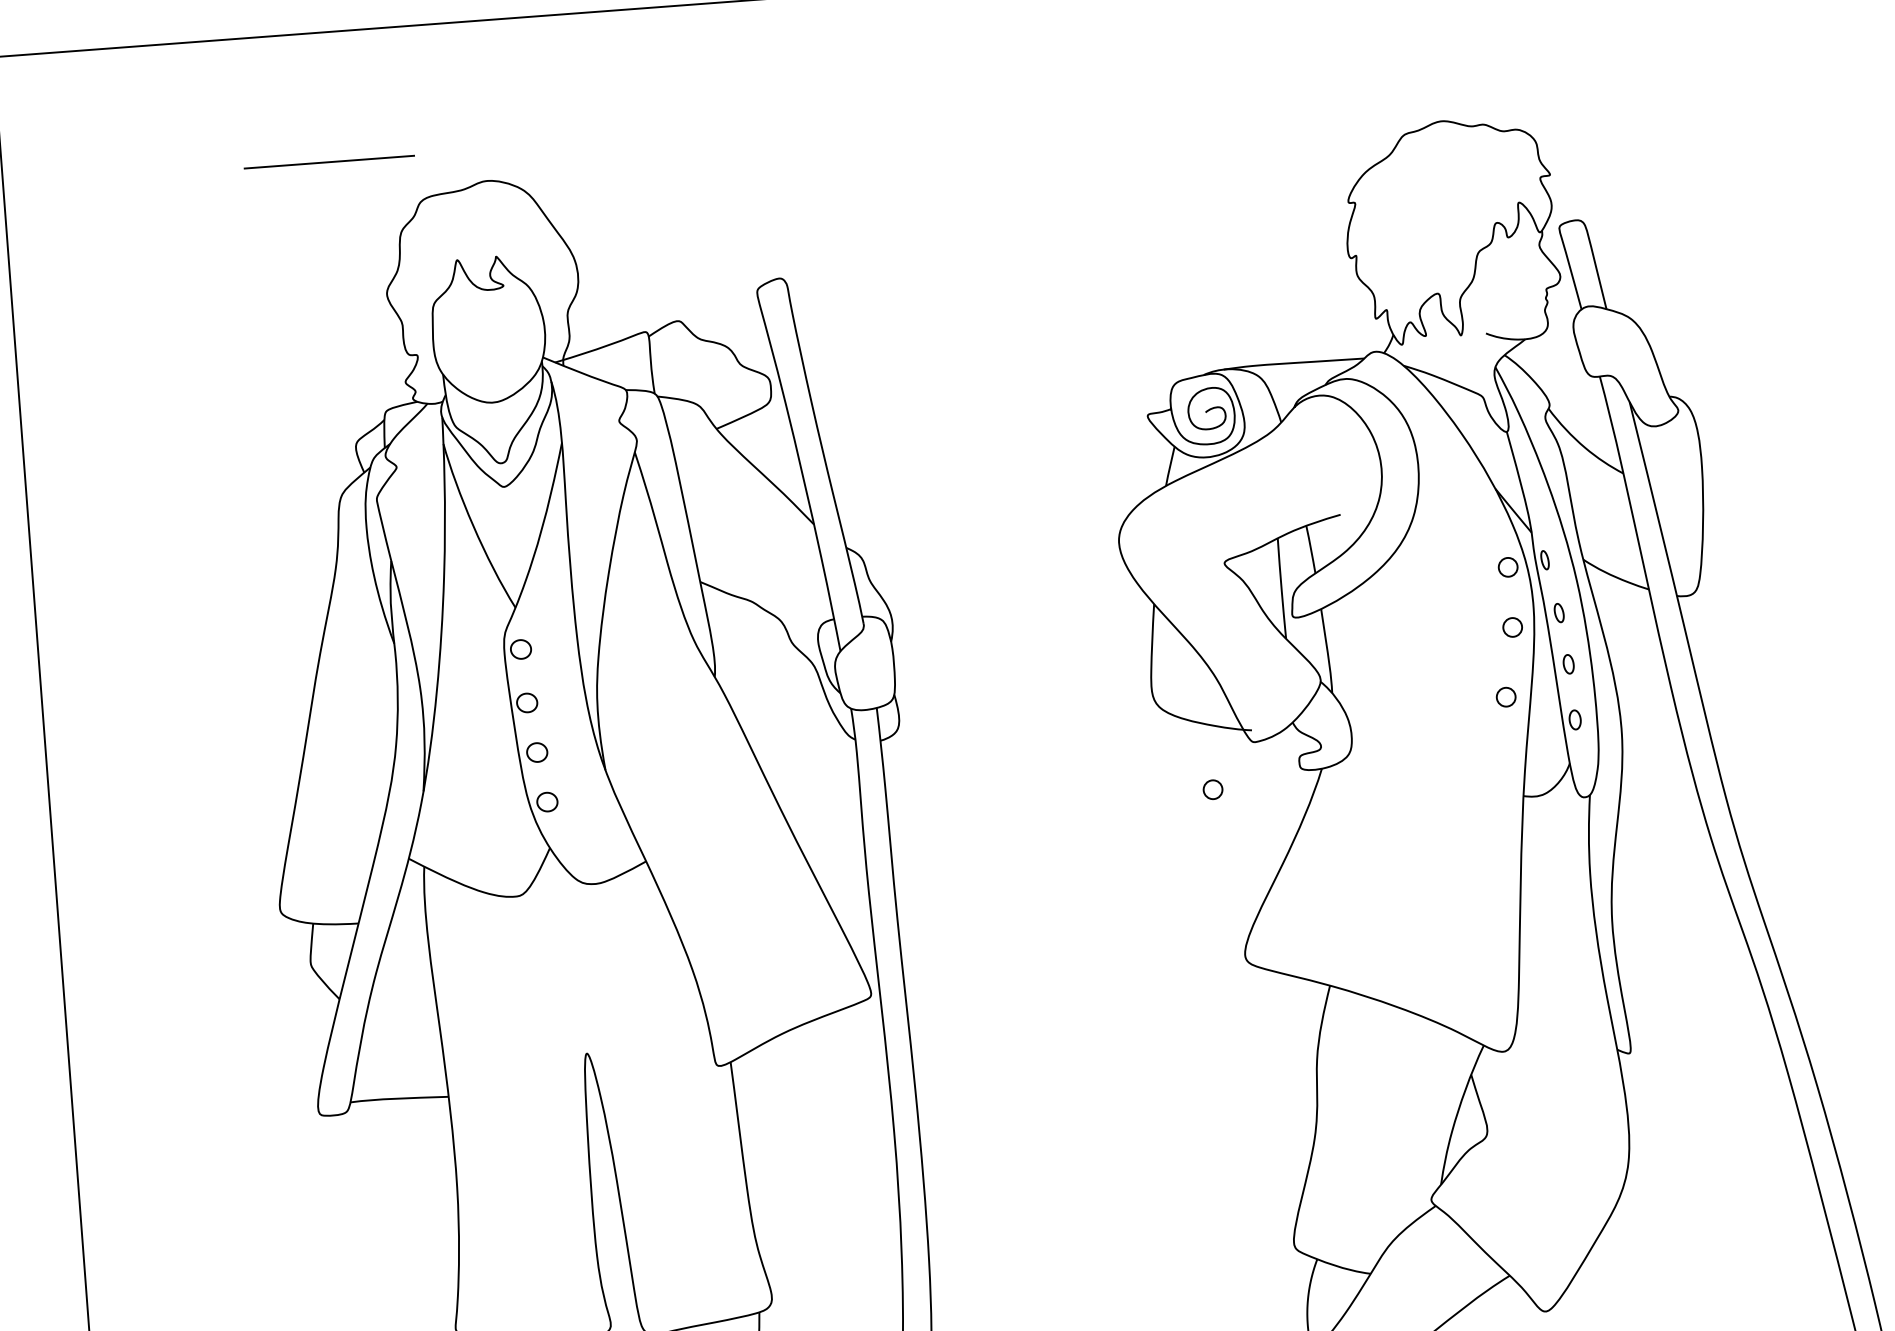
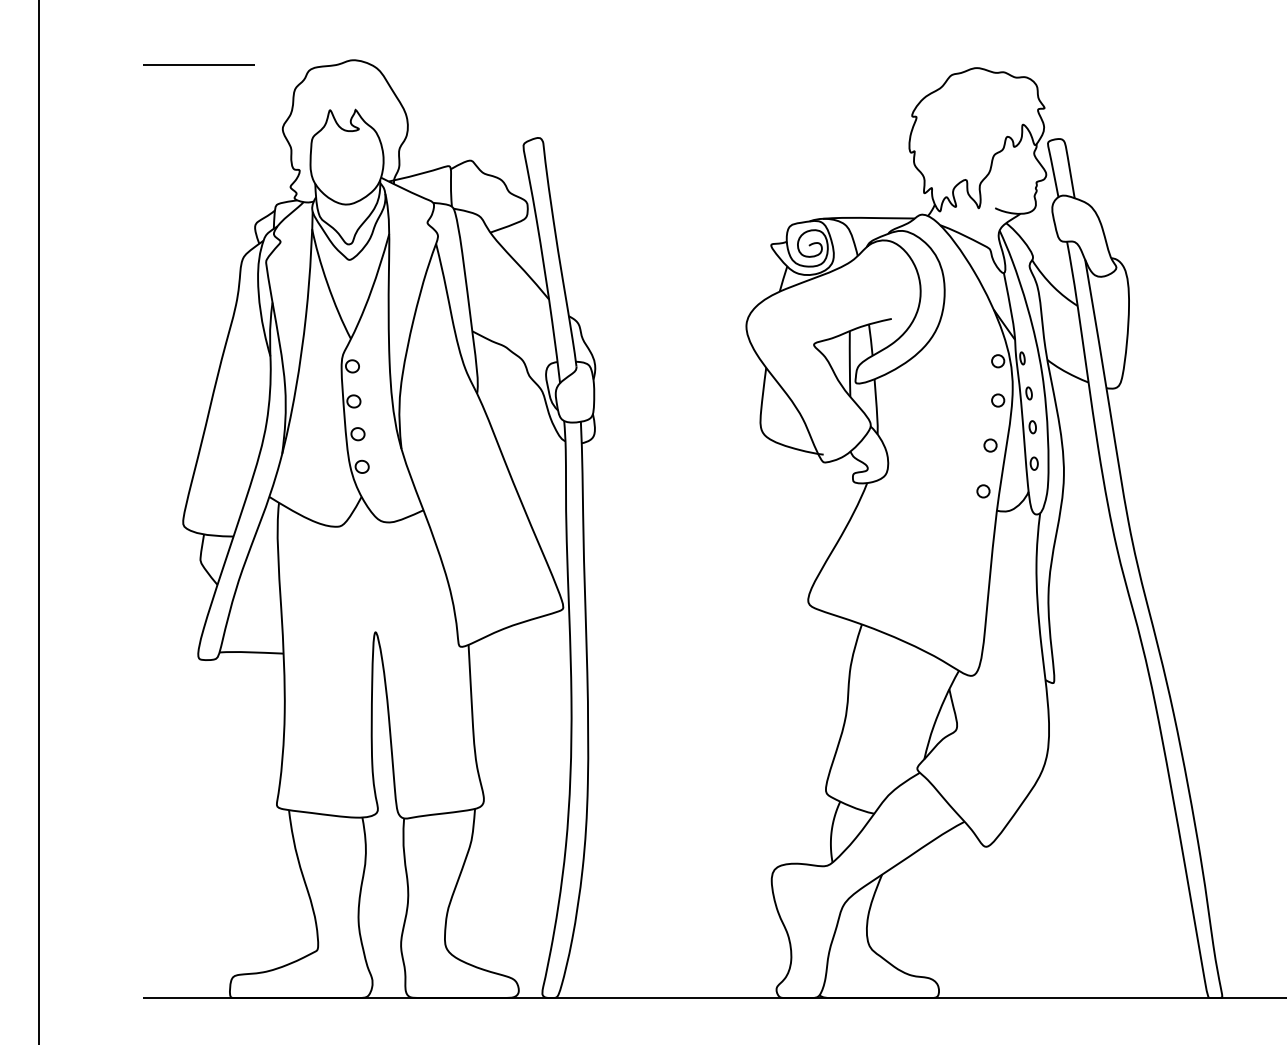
line: (328, 160) -> (198, 64), moved
circle: (1213, 789) -> (983, 491), moved

